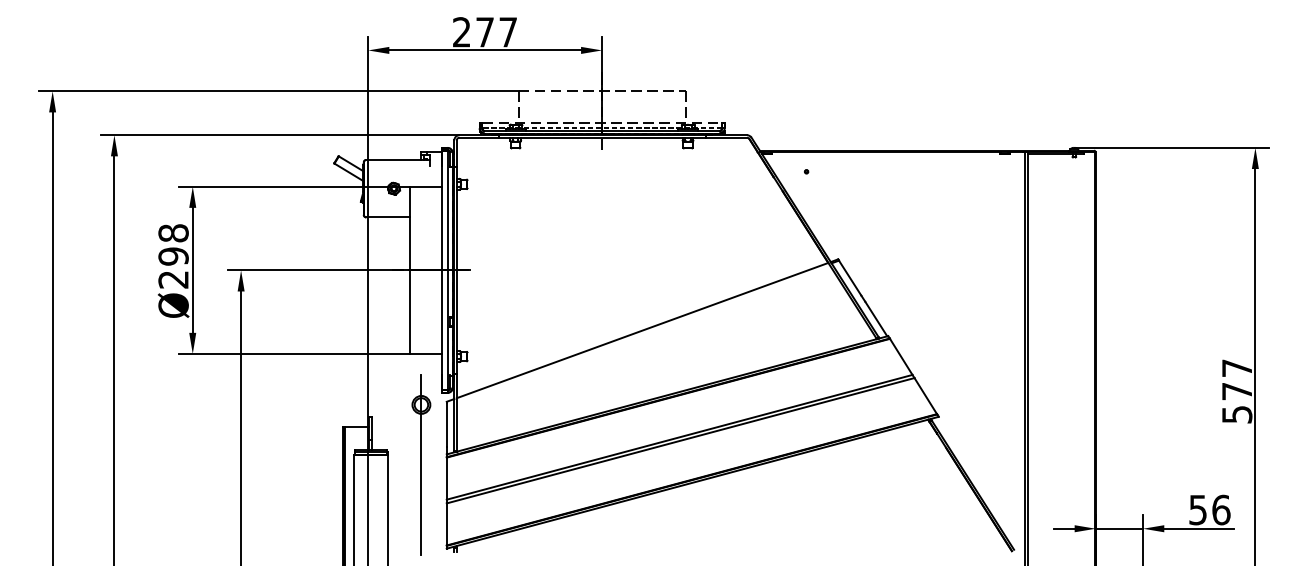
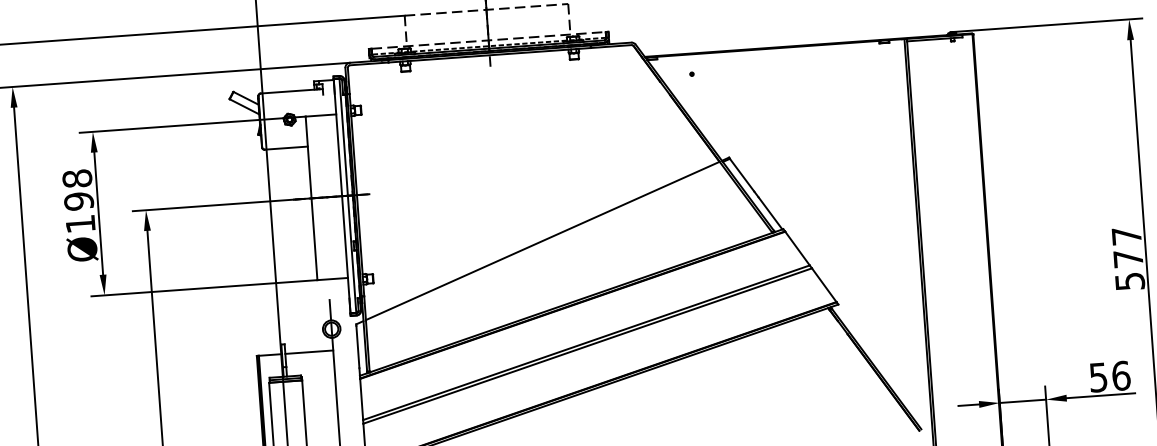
text: (173, 279) -> (80, 223), Ø298 -> Ø198
line: (396, 426) -> (308, 352), added

